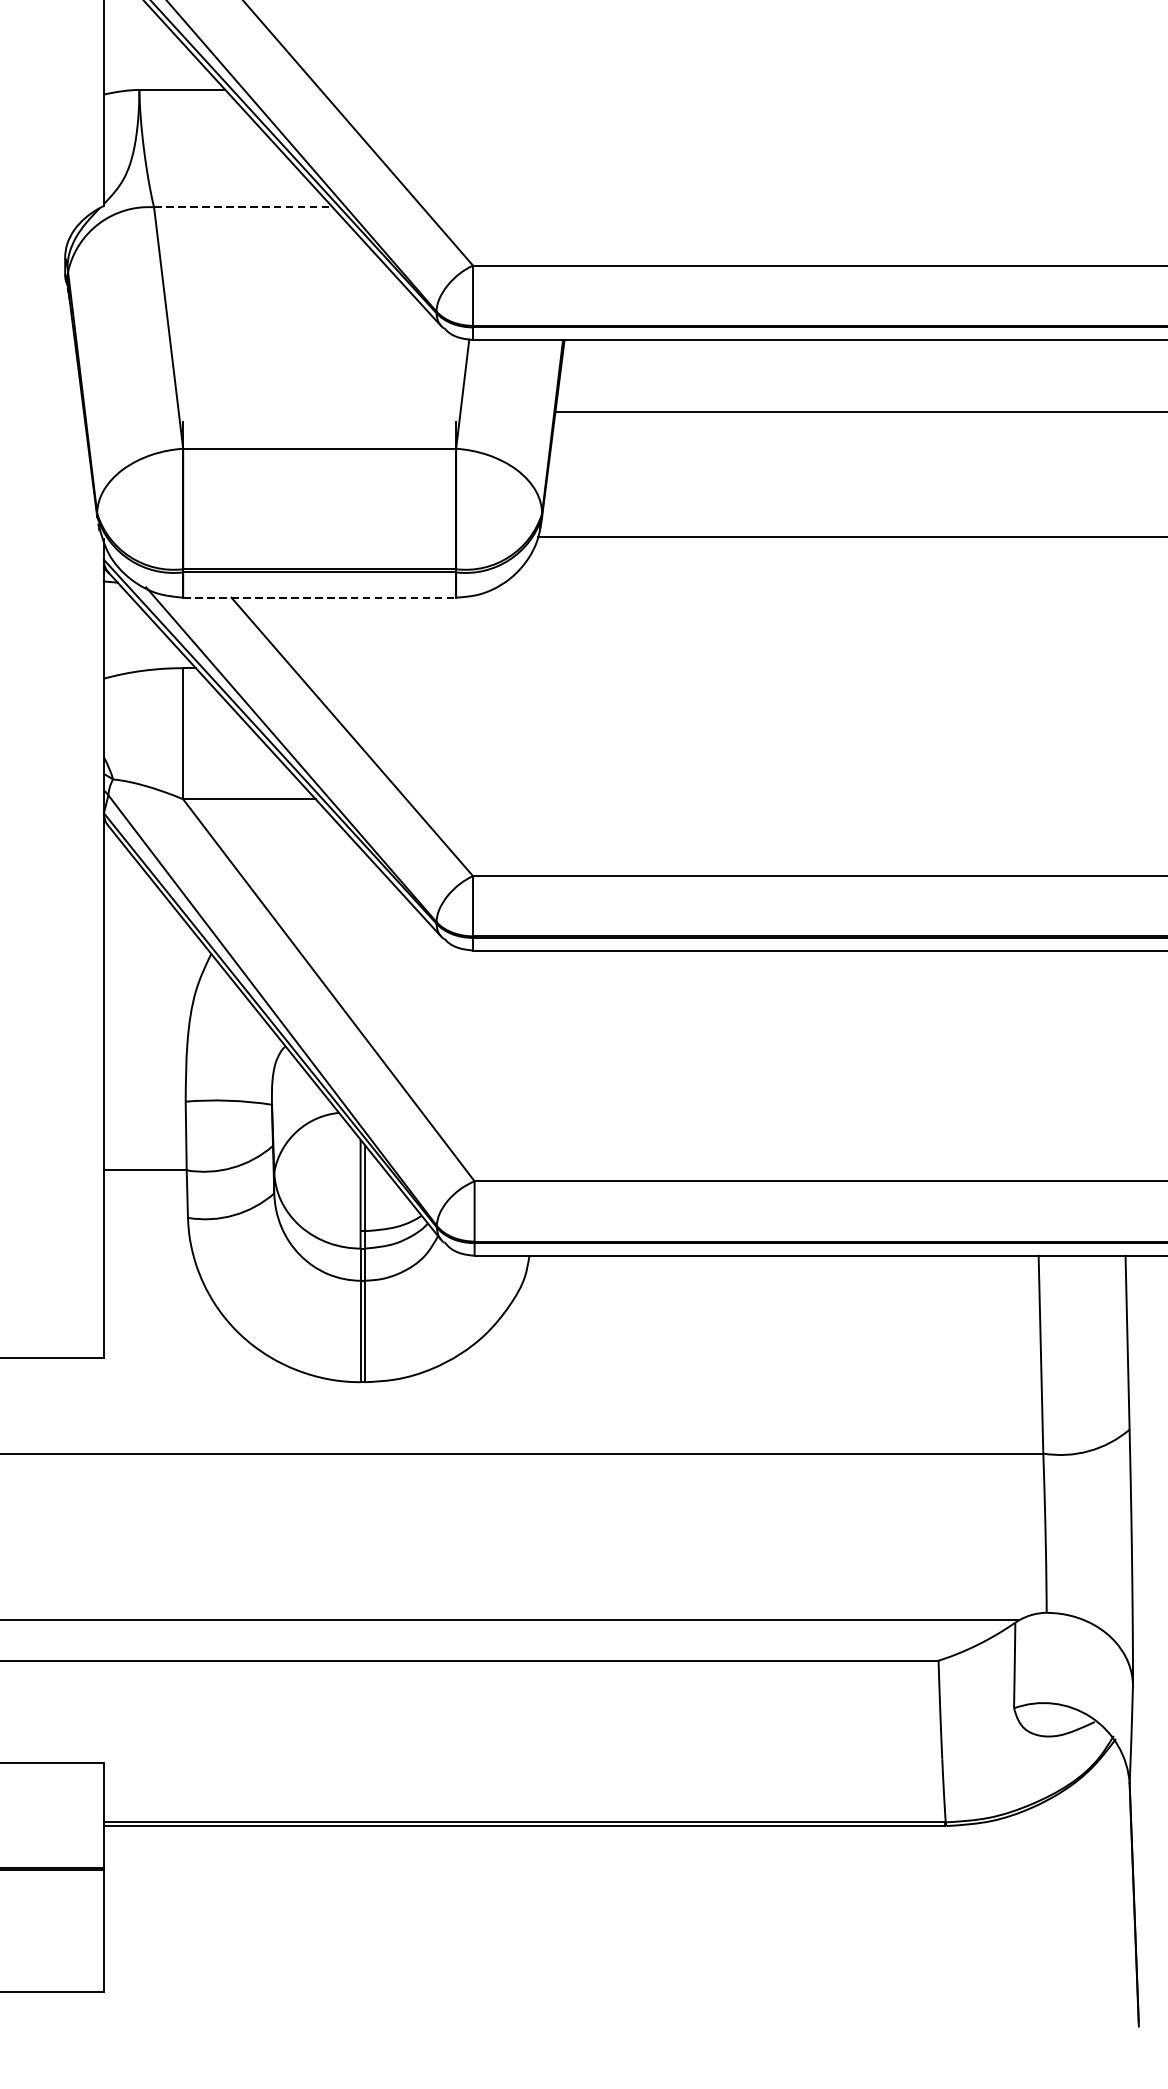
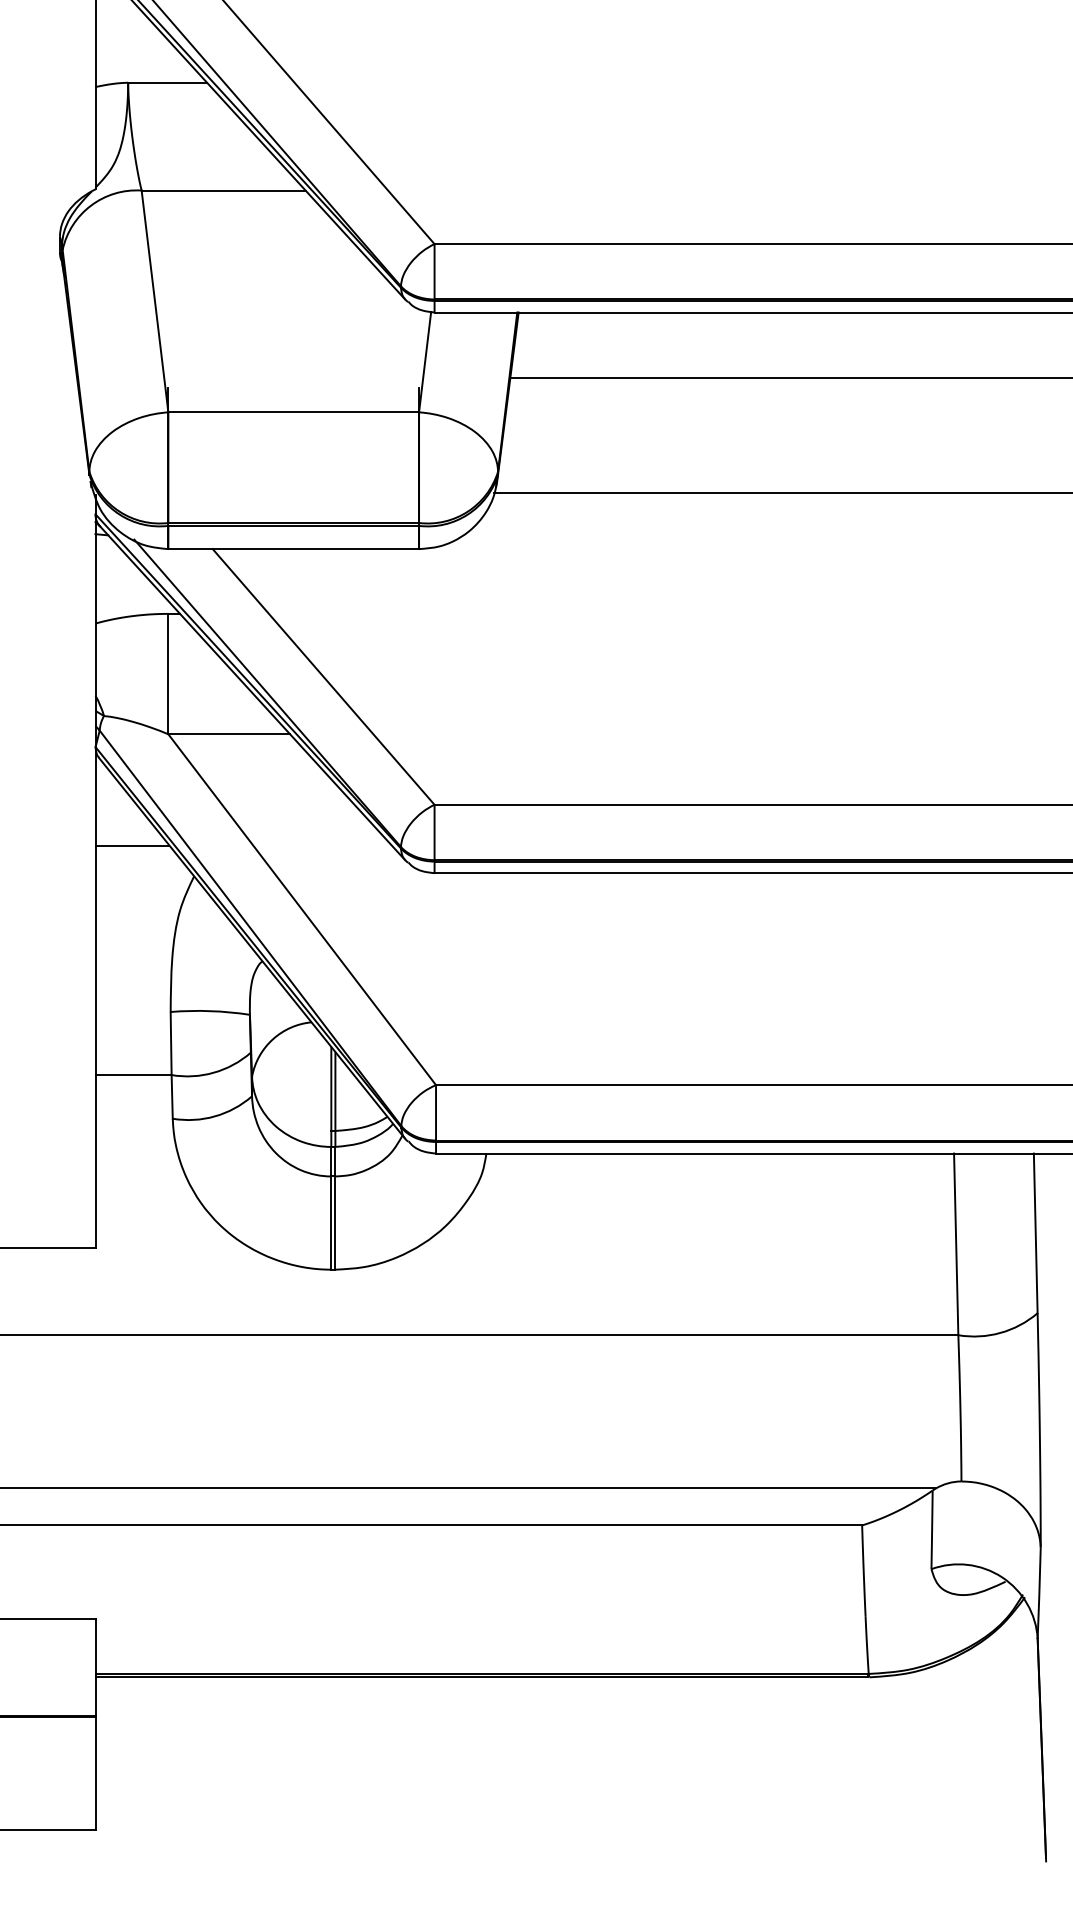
line: (243, 207) -> (223, 190), dashed -> solid
line: (320, 598) -> (294, 549), dashed -> solid
line: (144, 920) -> (132, 845), added

